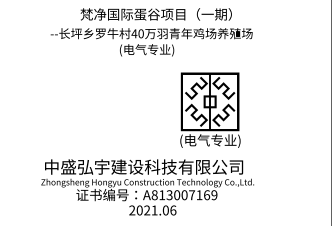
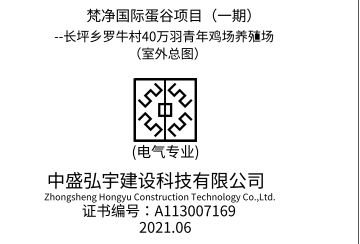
text: (151, 49) -> (163, 53), (电气专业) -> （室外总图）
part: (210, 109) -> (165, 118), moved
text: (154, 194) -> (167, 210), A813007169 -> A113007169

